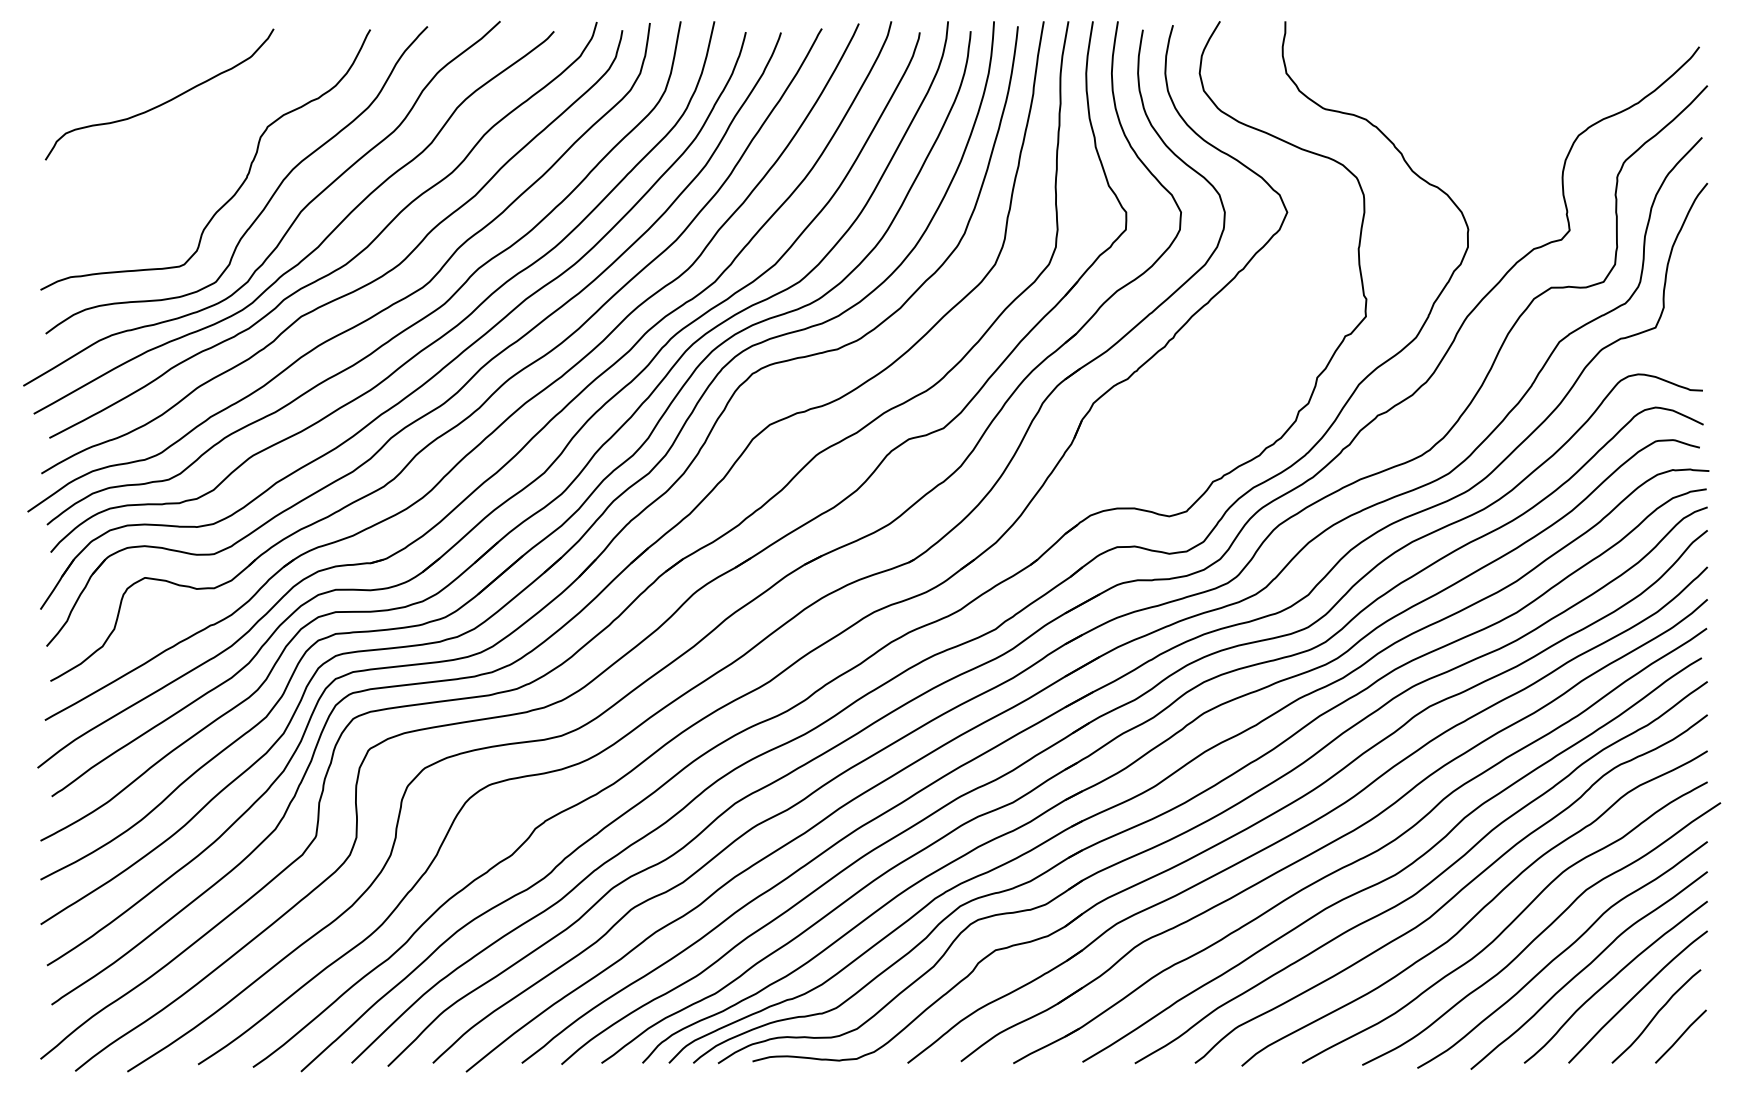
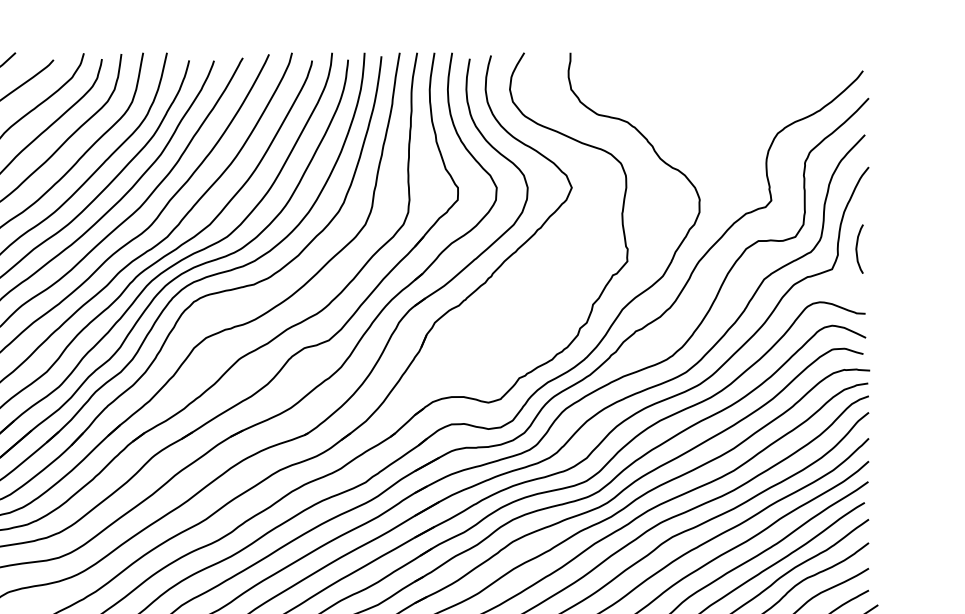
curve: (1690, 299) -> (856, 249), added

